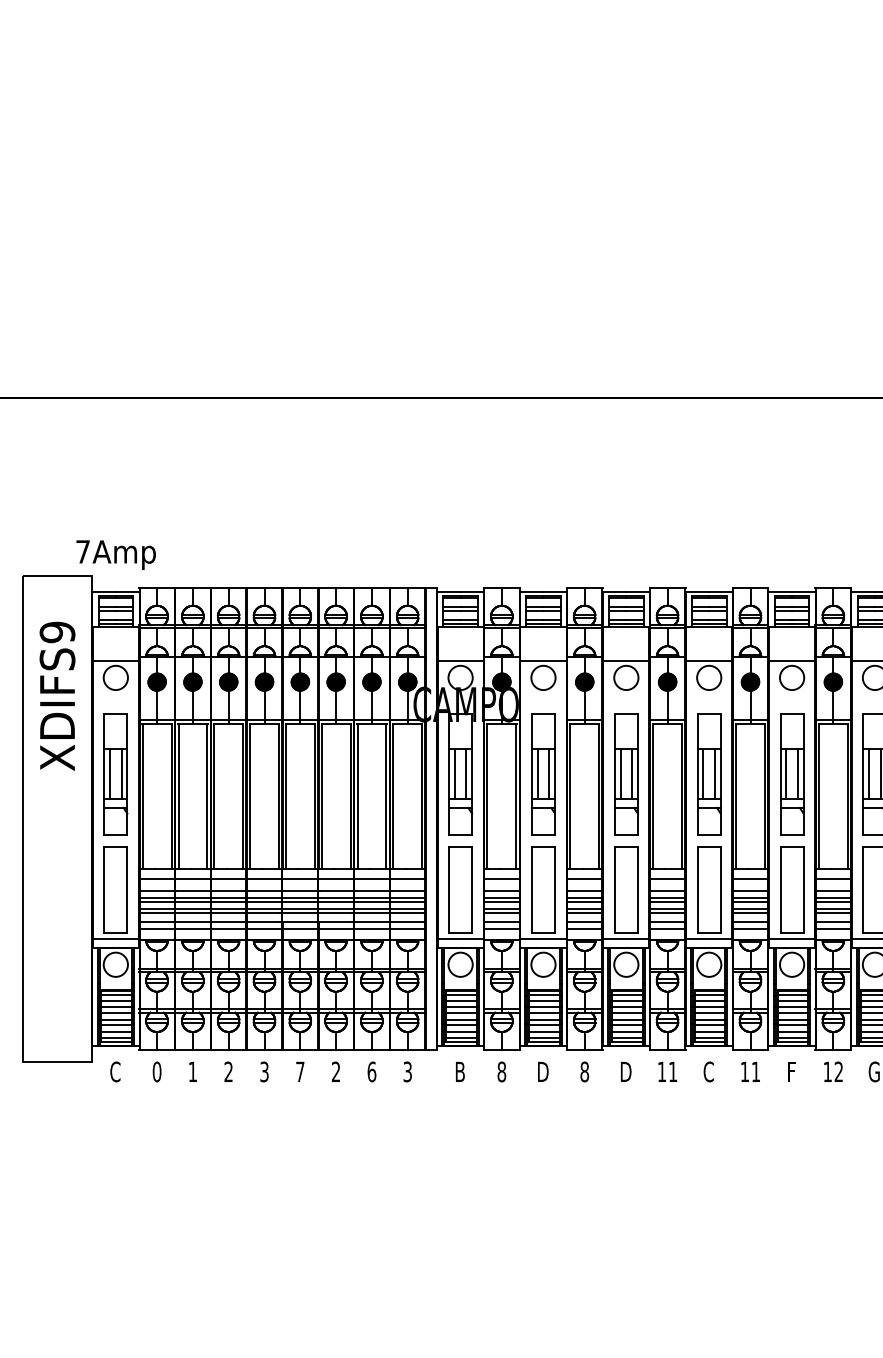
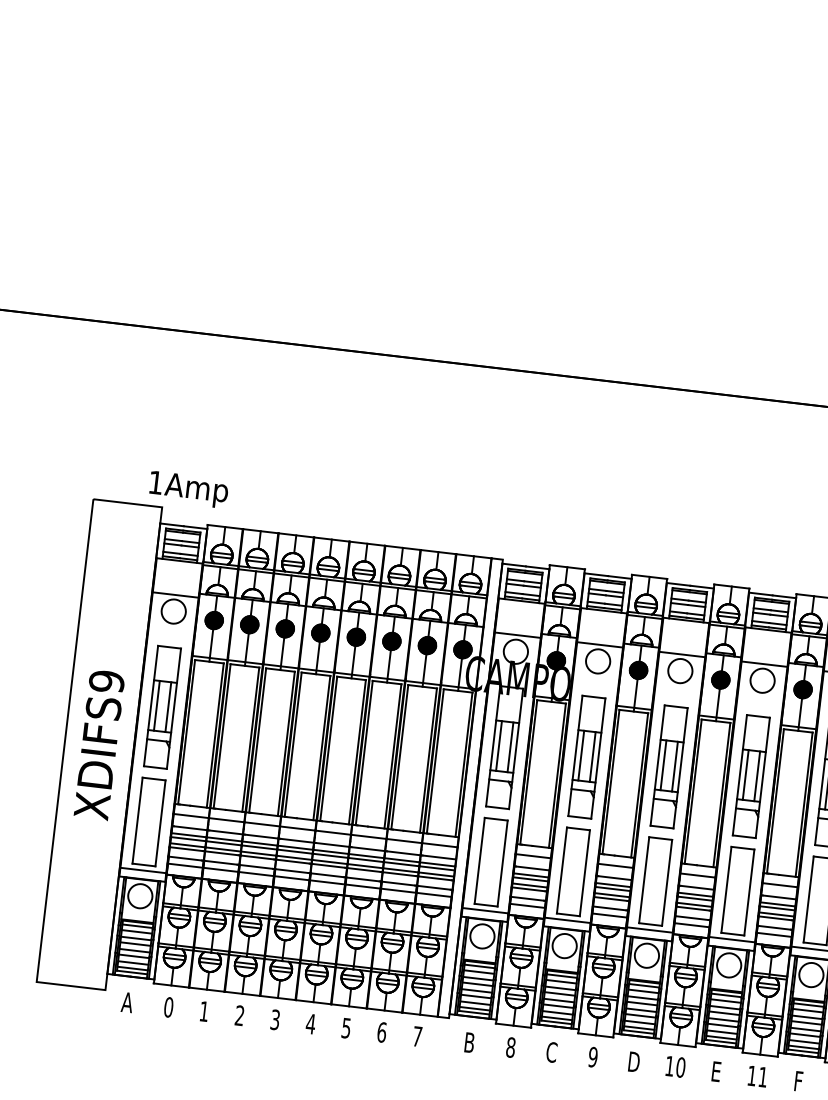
text: (82, 551) -> (155, 482), 7Amp -> 1Amp
text: (57, 695) -> (99, 744), moved
text: (115, 1071) -> (127, 1002), C -> A
text: (299, 1071) -> (310, 1023), 7 -> 4
text: (336, 1071) -> (346, 1027), 2 -> 5
text: (407, 1071) -> (417, 1036), 3 -> 7
text: (543, 1071) -> (552, 1052), D -> C
text: (584, 1071) -> (592, 1056), 8 -> 9
text: (672, 1071) -> (680, 1067), 11 -> 10
text: (708, 1071) -> (716, 1071), C -> E

